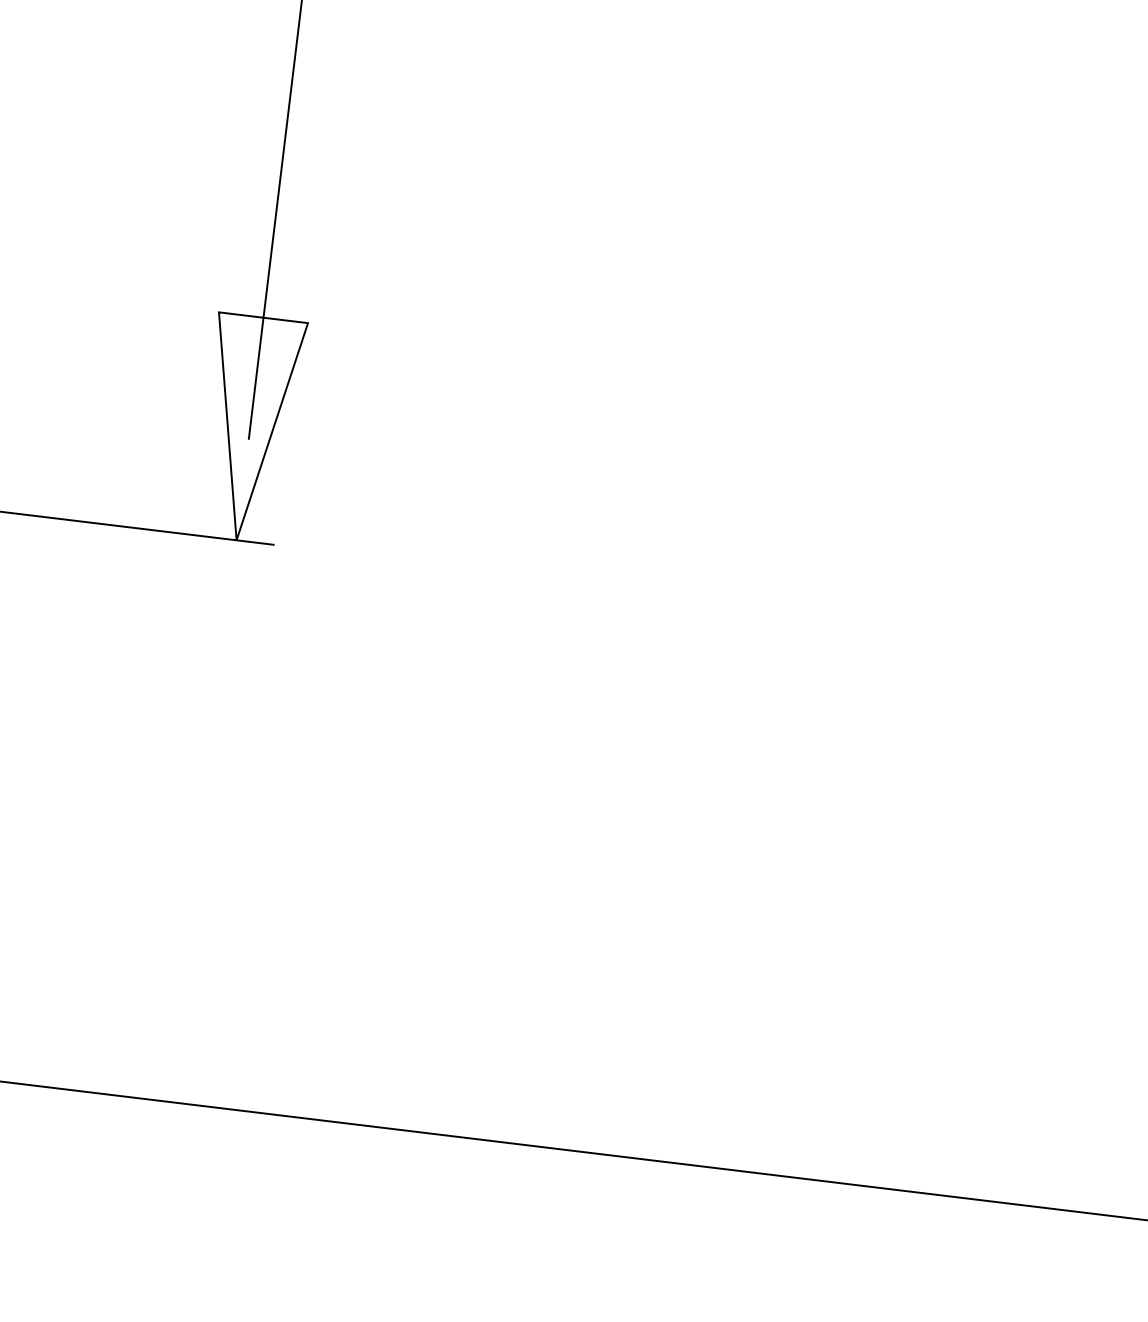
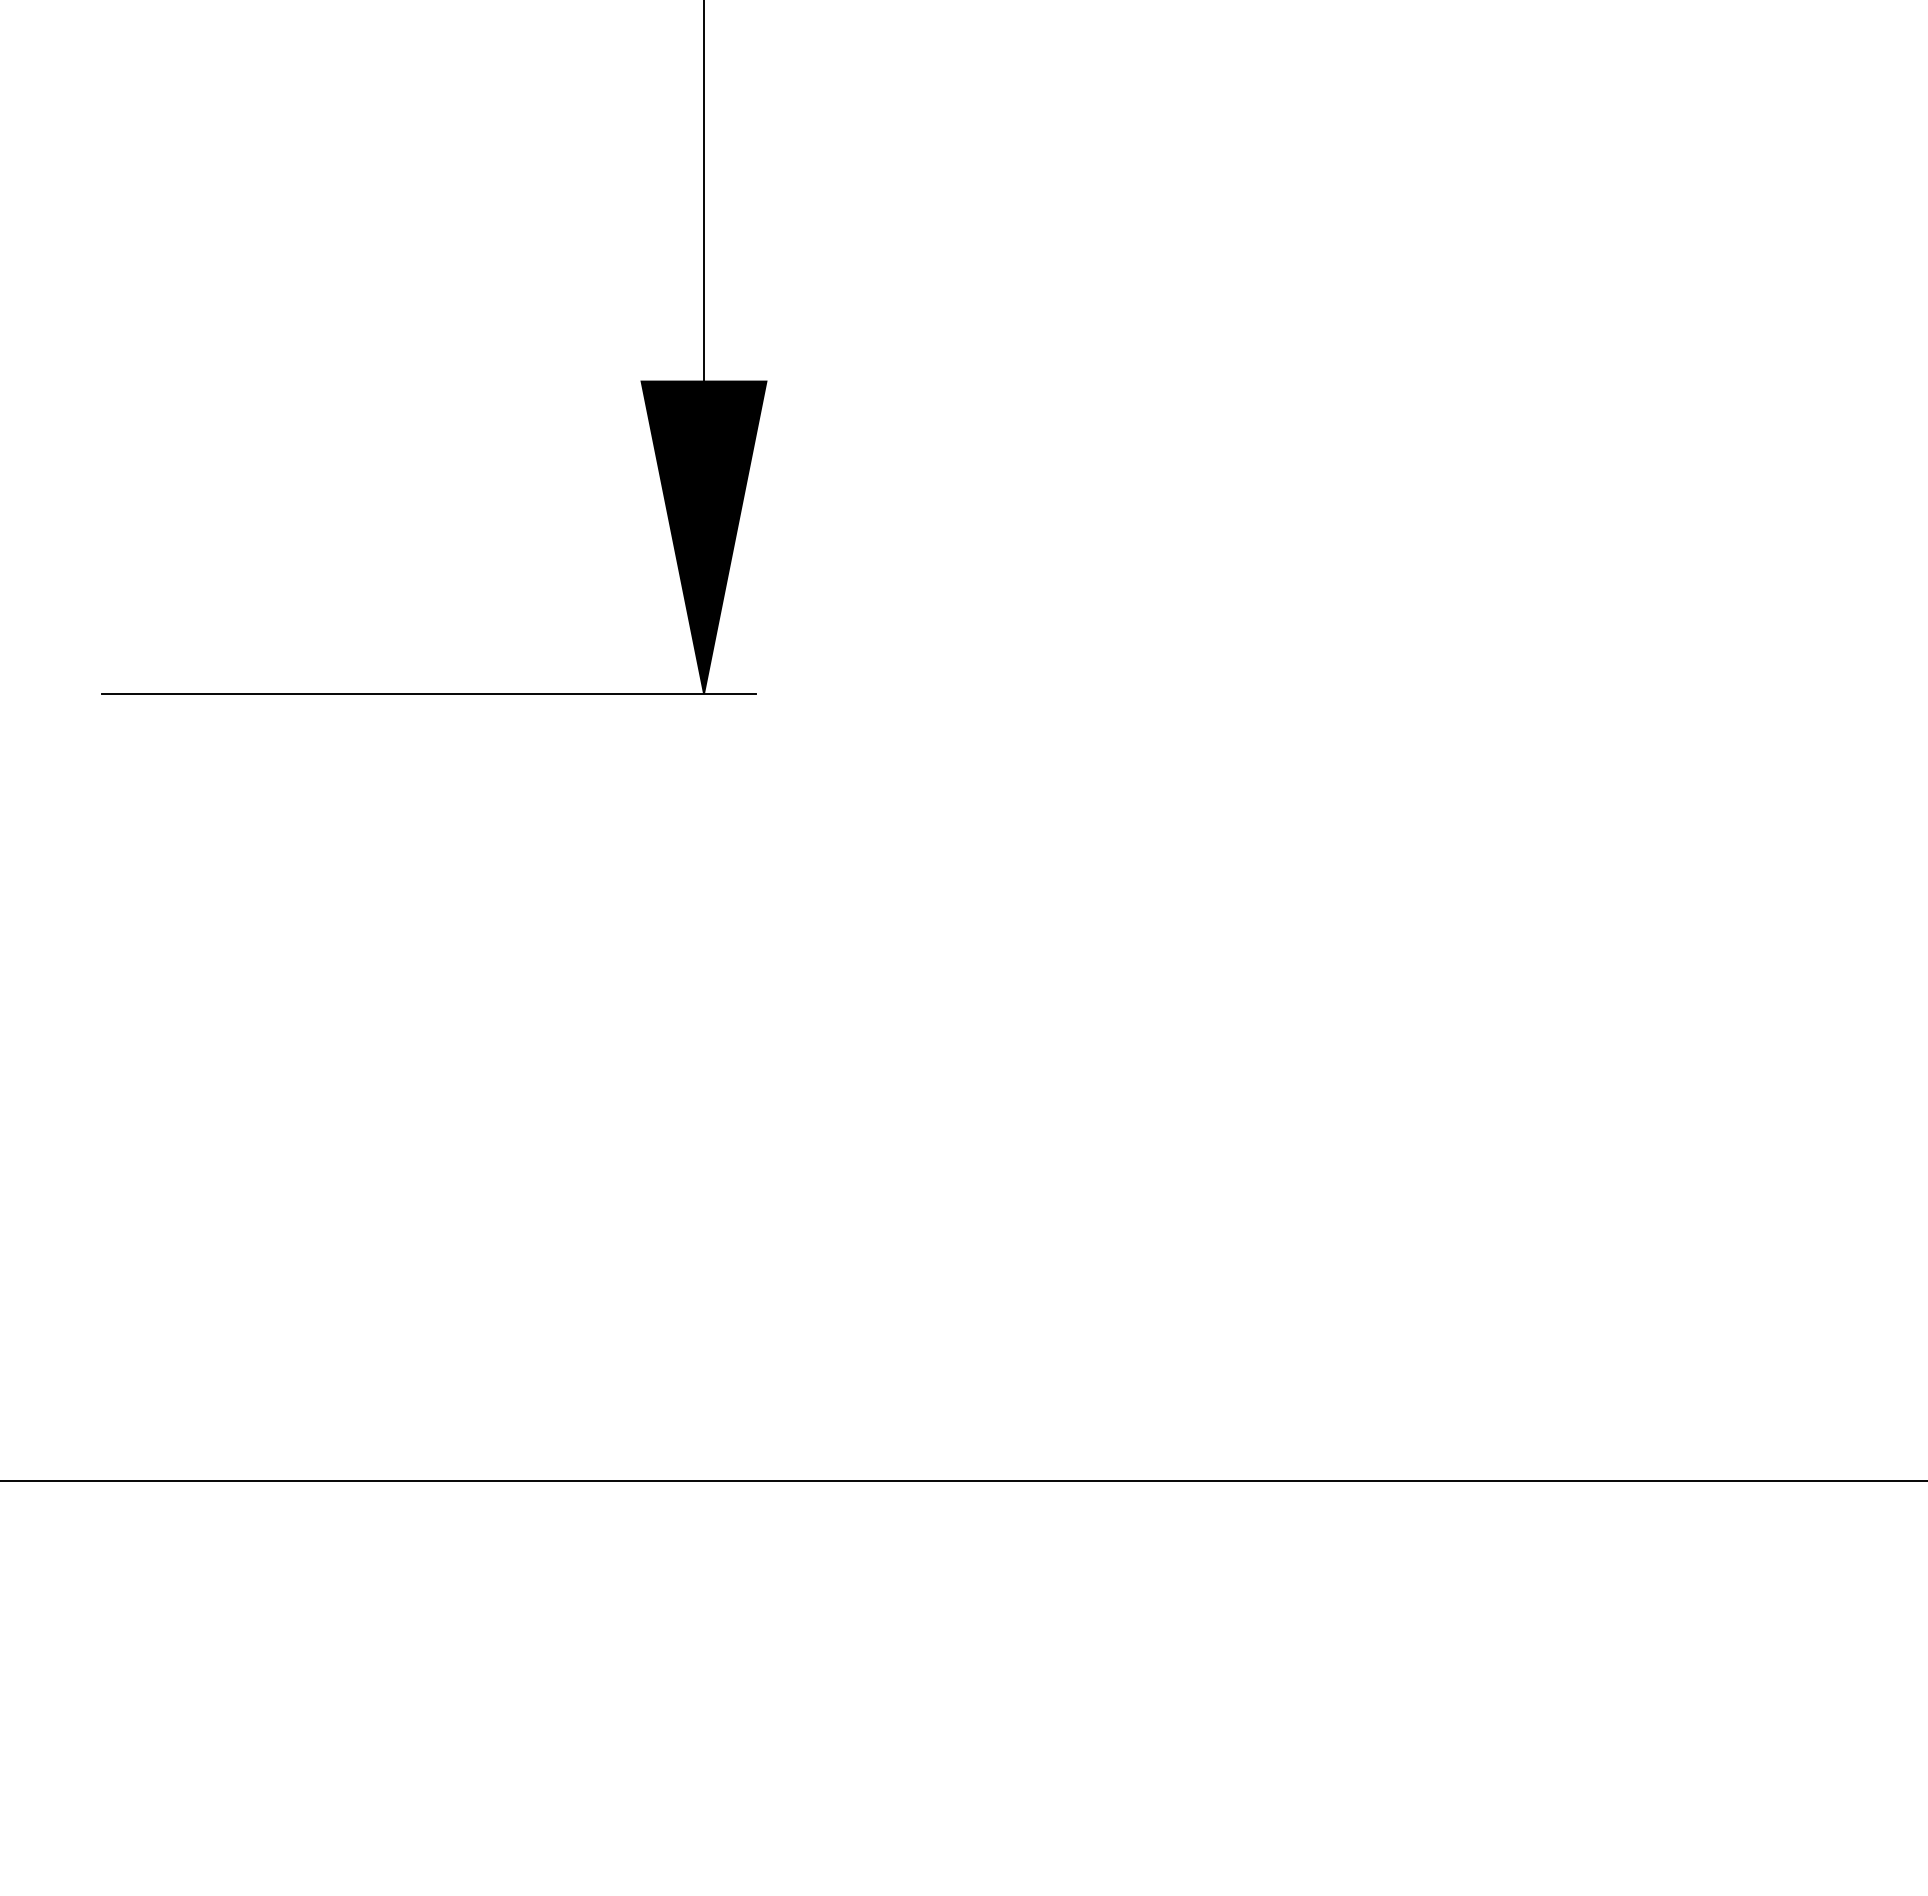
fill: (249, 428) -> (703, 537), added

